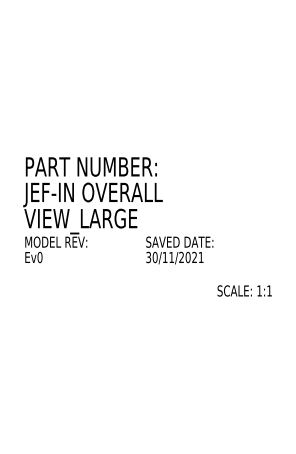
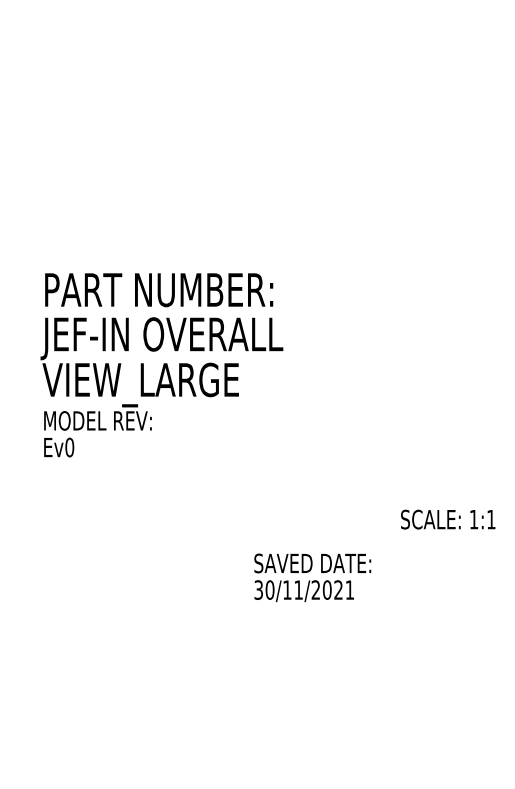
text: (179, 250) -> (312, 577), moved
text: (244, 290) -> (447, 518), moved

